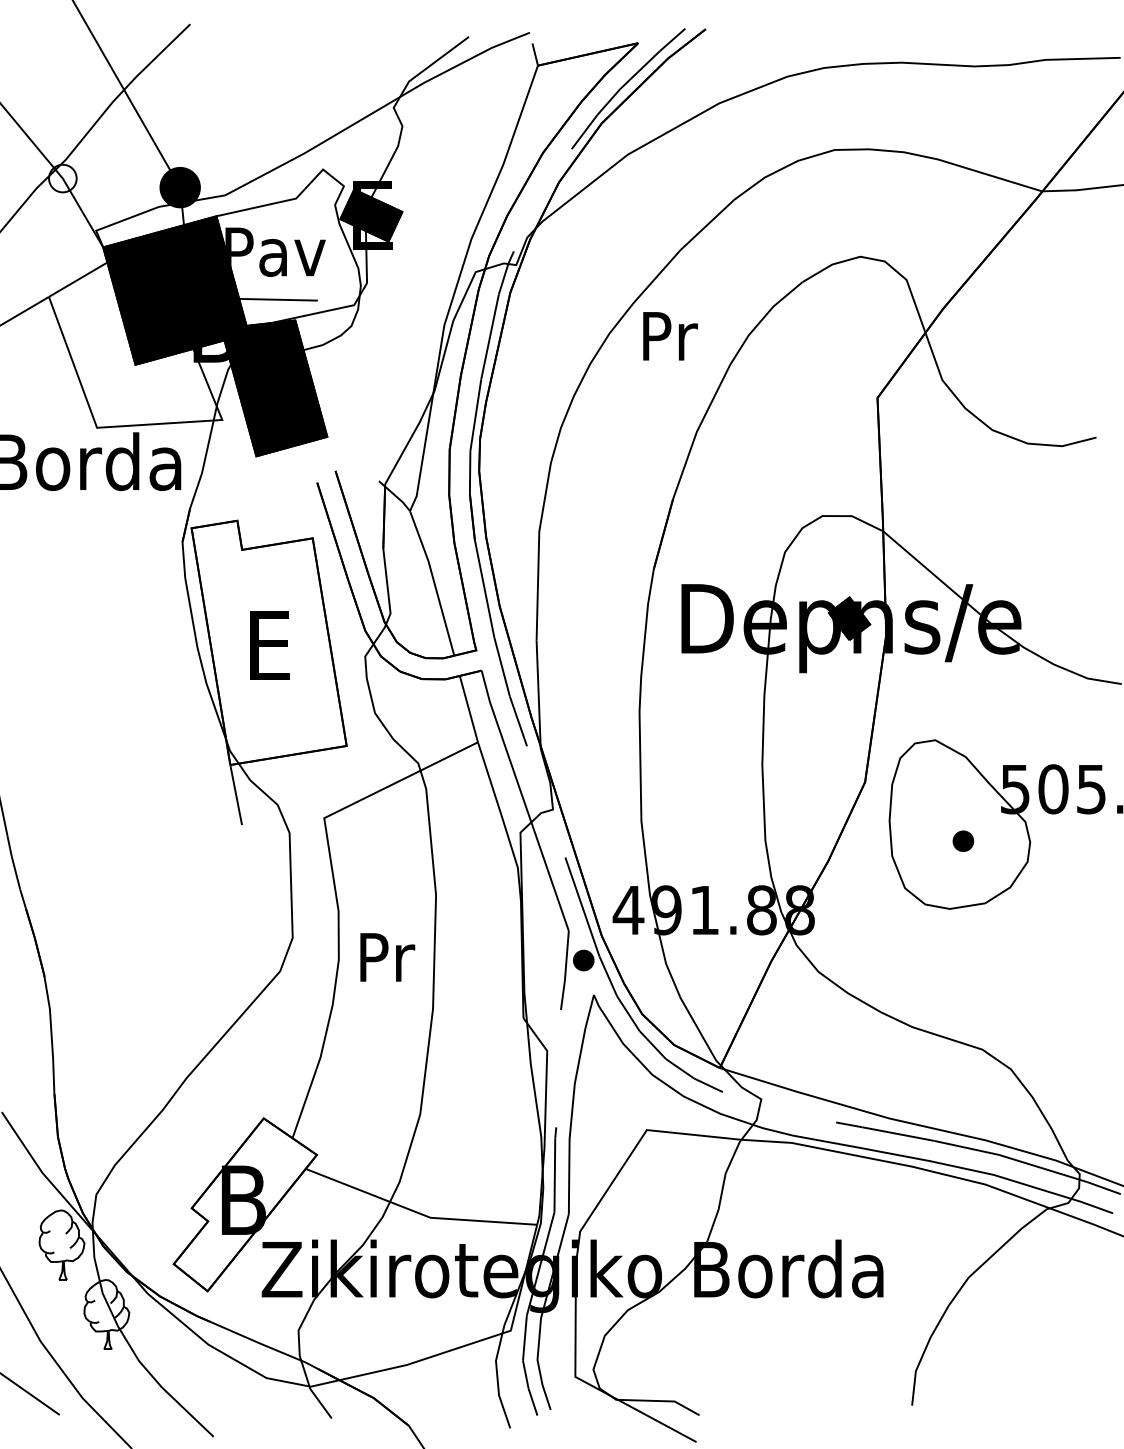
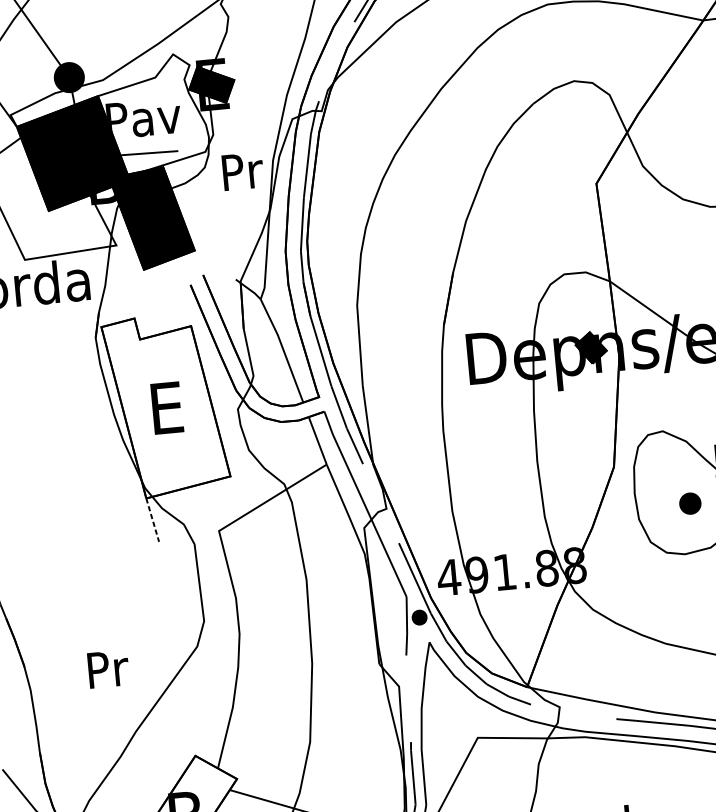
text: (670, 336) -> (243, 171), moved
line: (236, 795) -> (152, 520), solid -> dashed
part: (963, 840) -> (690, 503), size x1.4
text: (387, 957) -> (108, 669), moved

